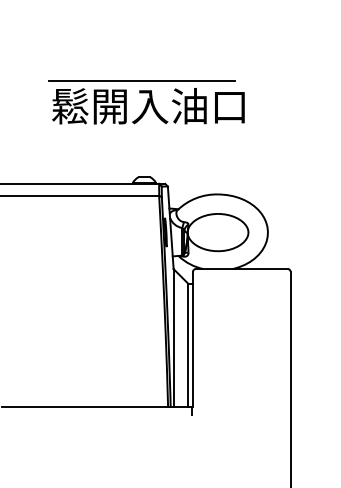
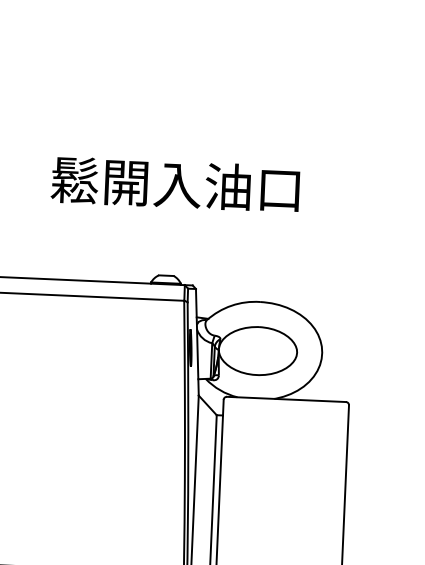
line: (141, 80) -> (167, 151), removed

